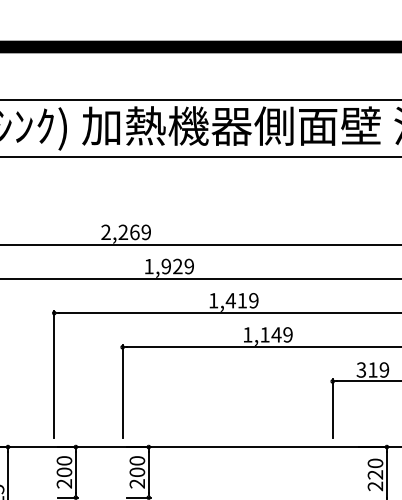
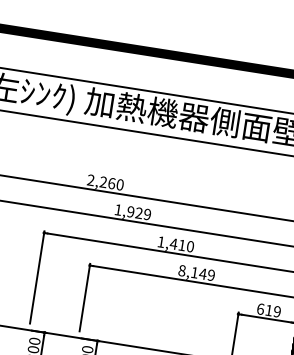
text: (146, 232) -> (120, 184), 2,269 -> 2,260
text: (253, 300) -> (190, 246), 1,419 -> 1,410
text: (247, 334) -> (181, 270), 1,149 -> 8,149
text: (361, 369) -> (260, 308), 319 -> 619

